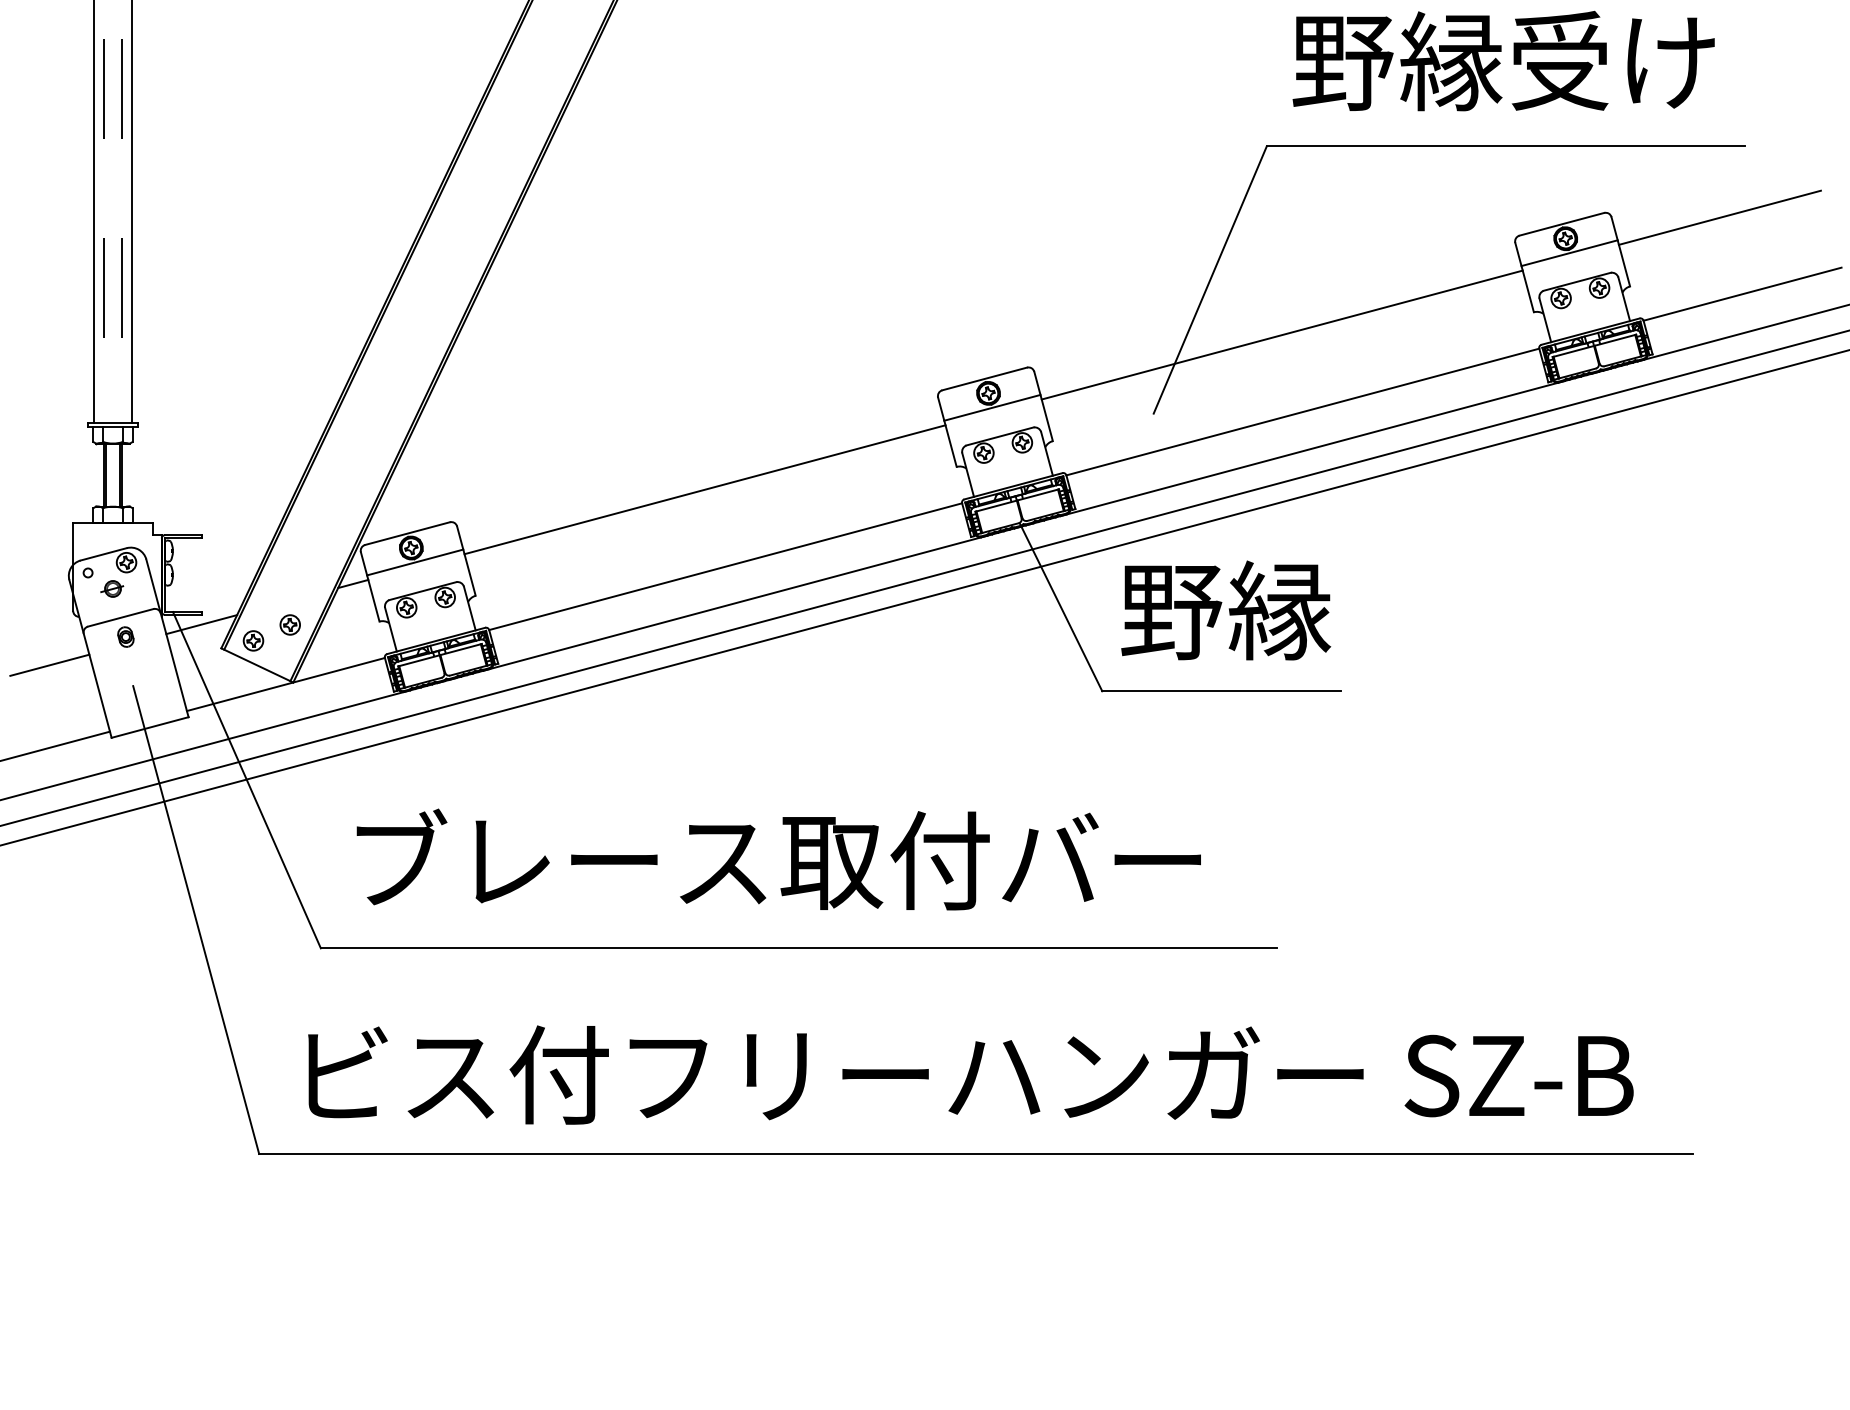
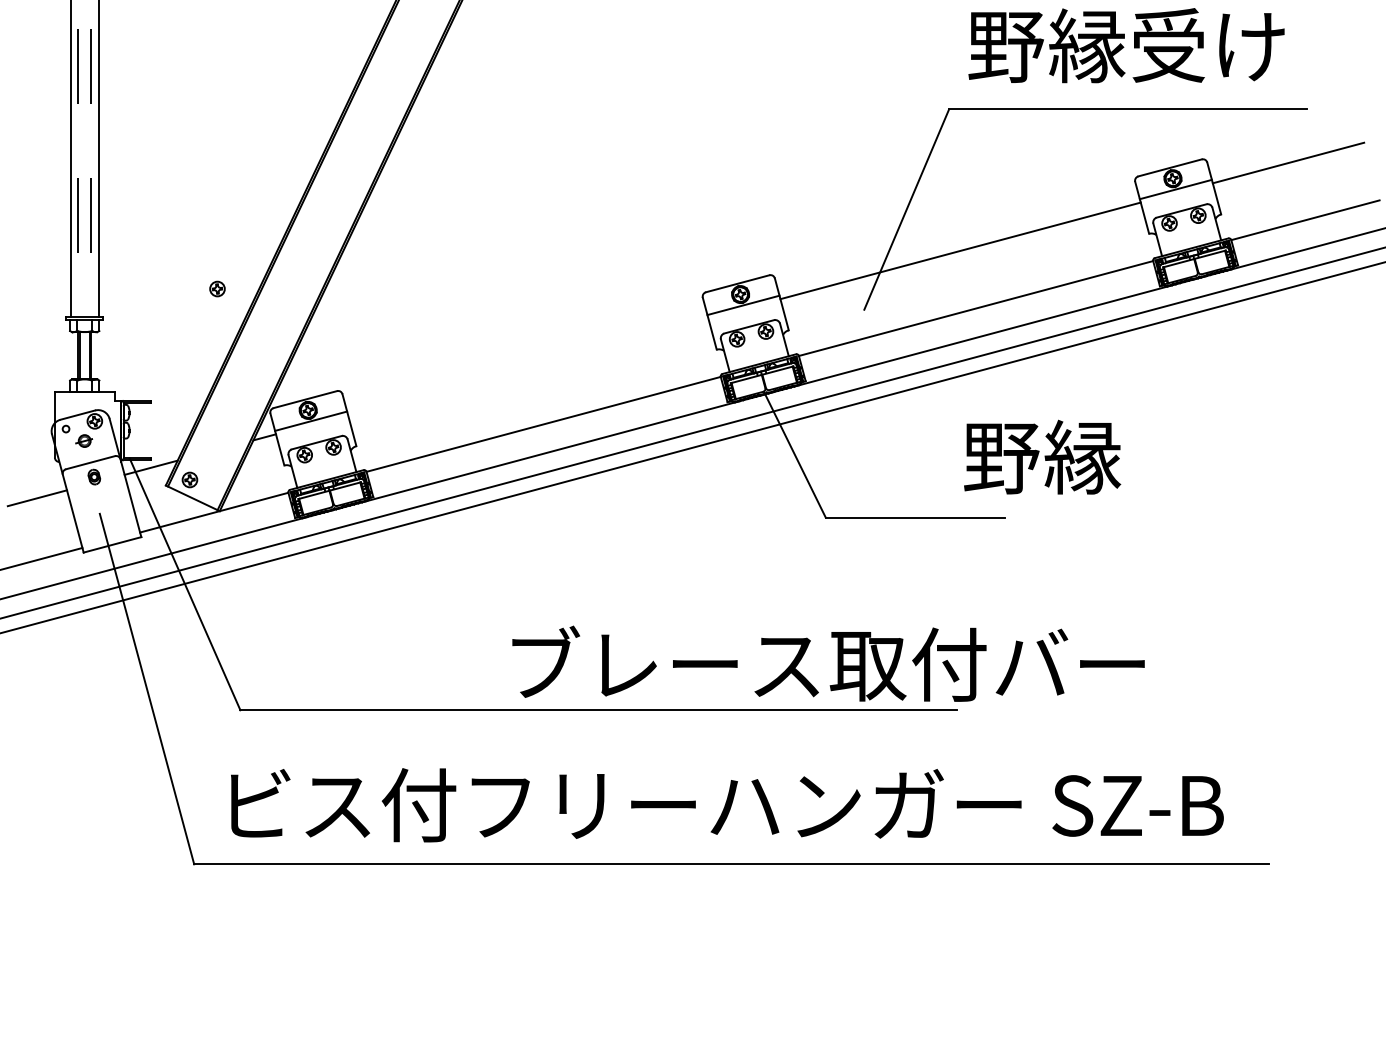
line: (705, 489) -> (528, 366), removed
text: (1226, 609) -> (1042, 456), moved
part: (290, 624) -> (217, 288), moved
text: (778, 859) -> (828, 663), moved

